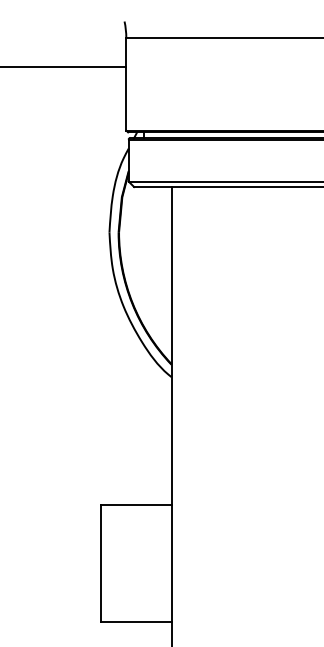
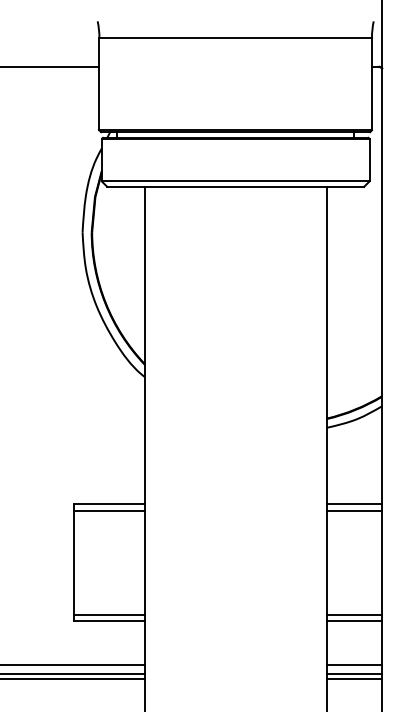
line: (135, 511) -> (108, 511), added
line: (135, 614) -> (108, 614), added

